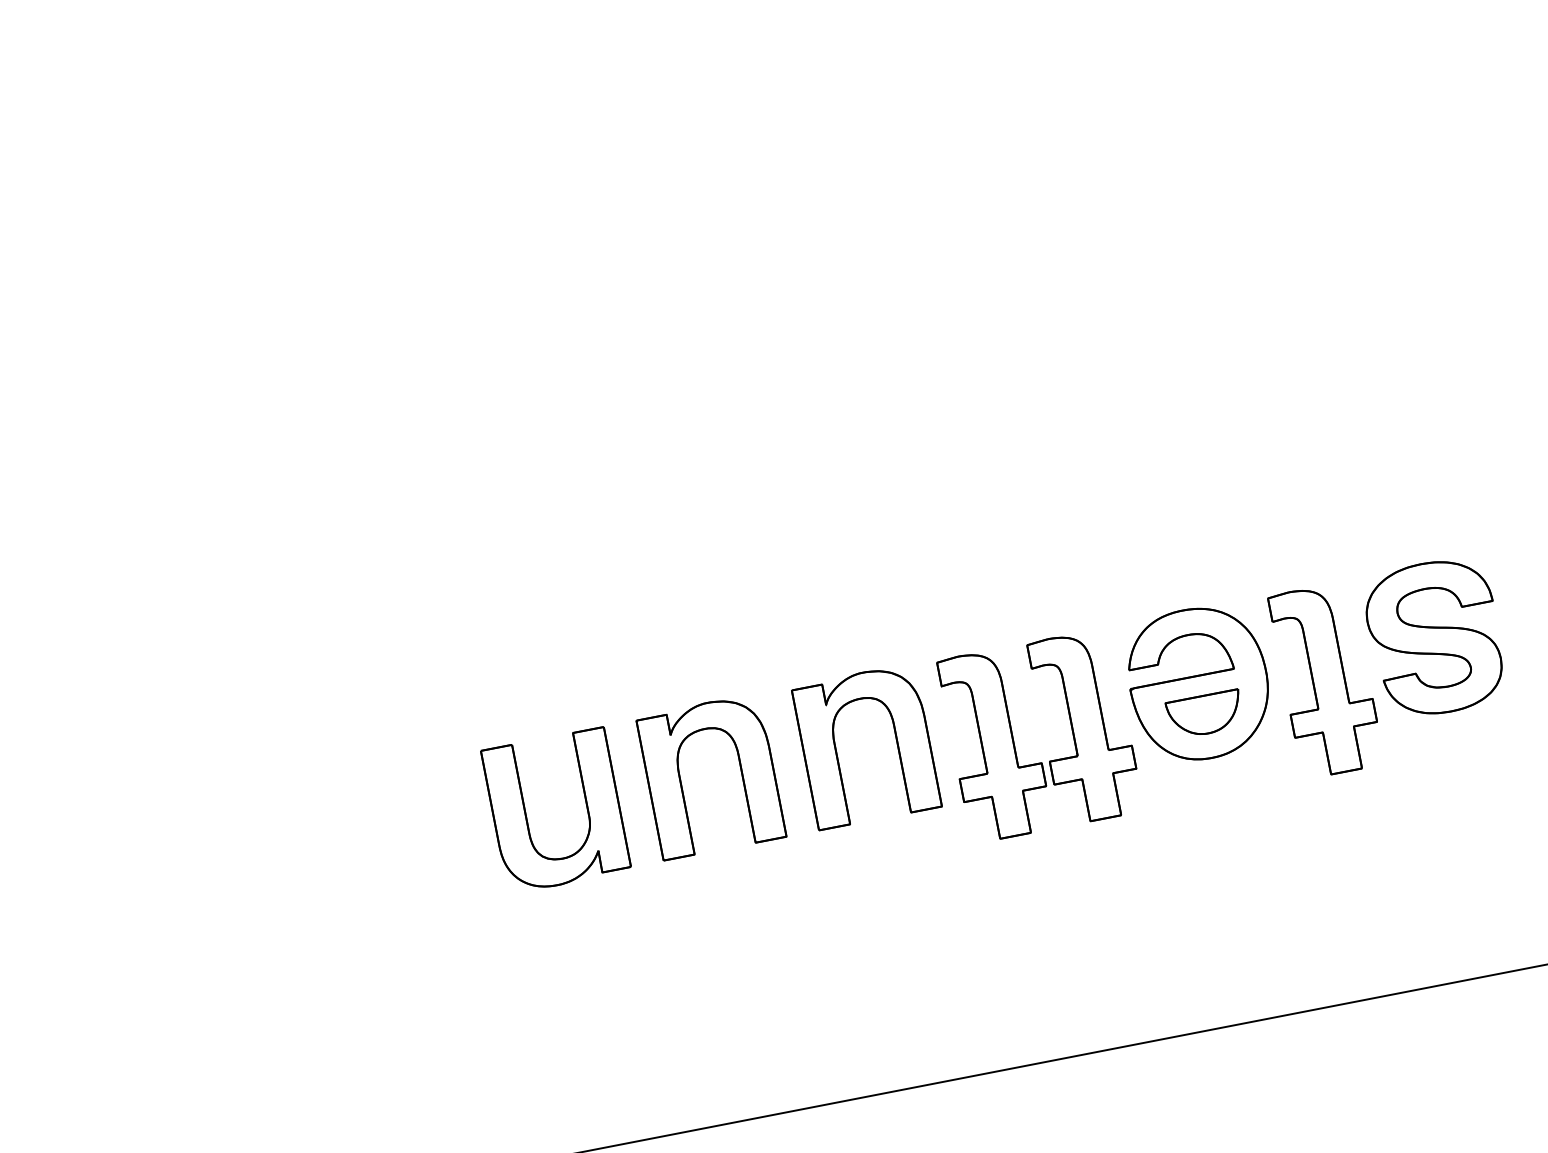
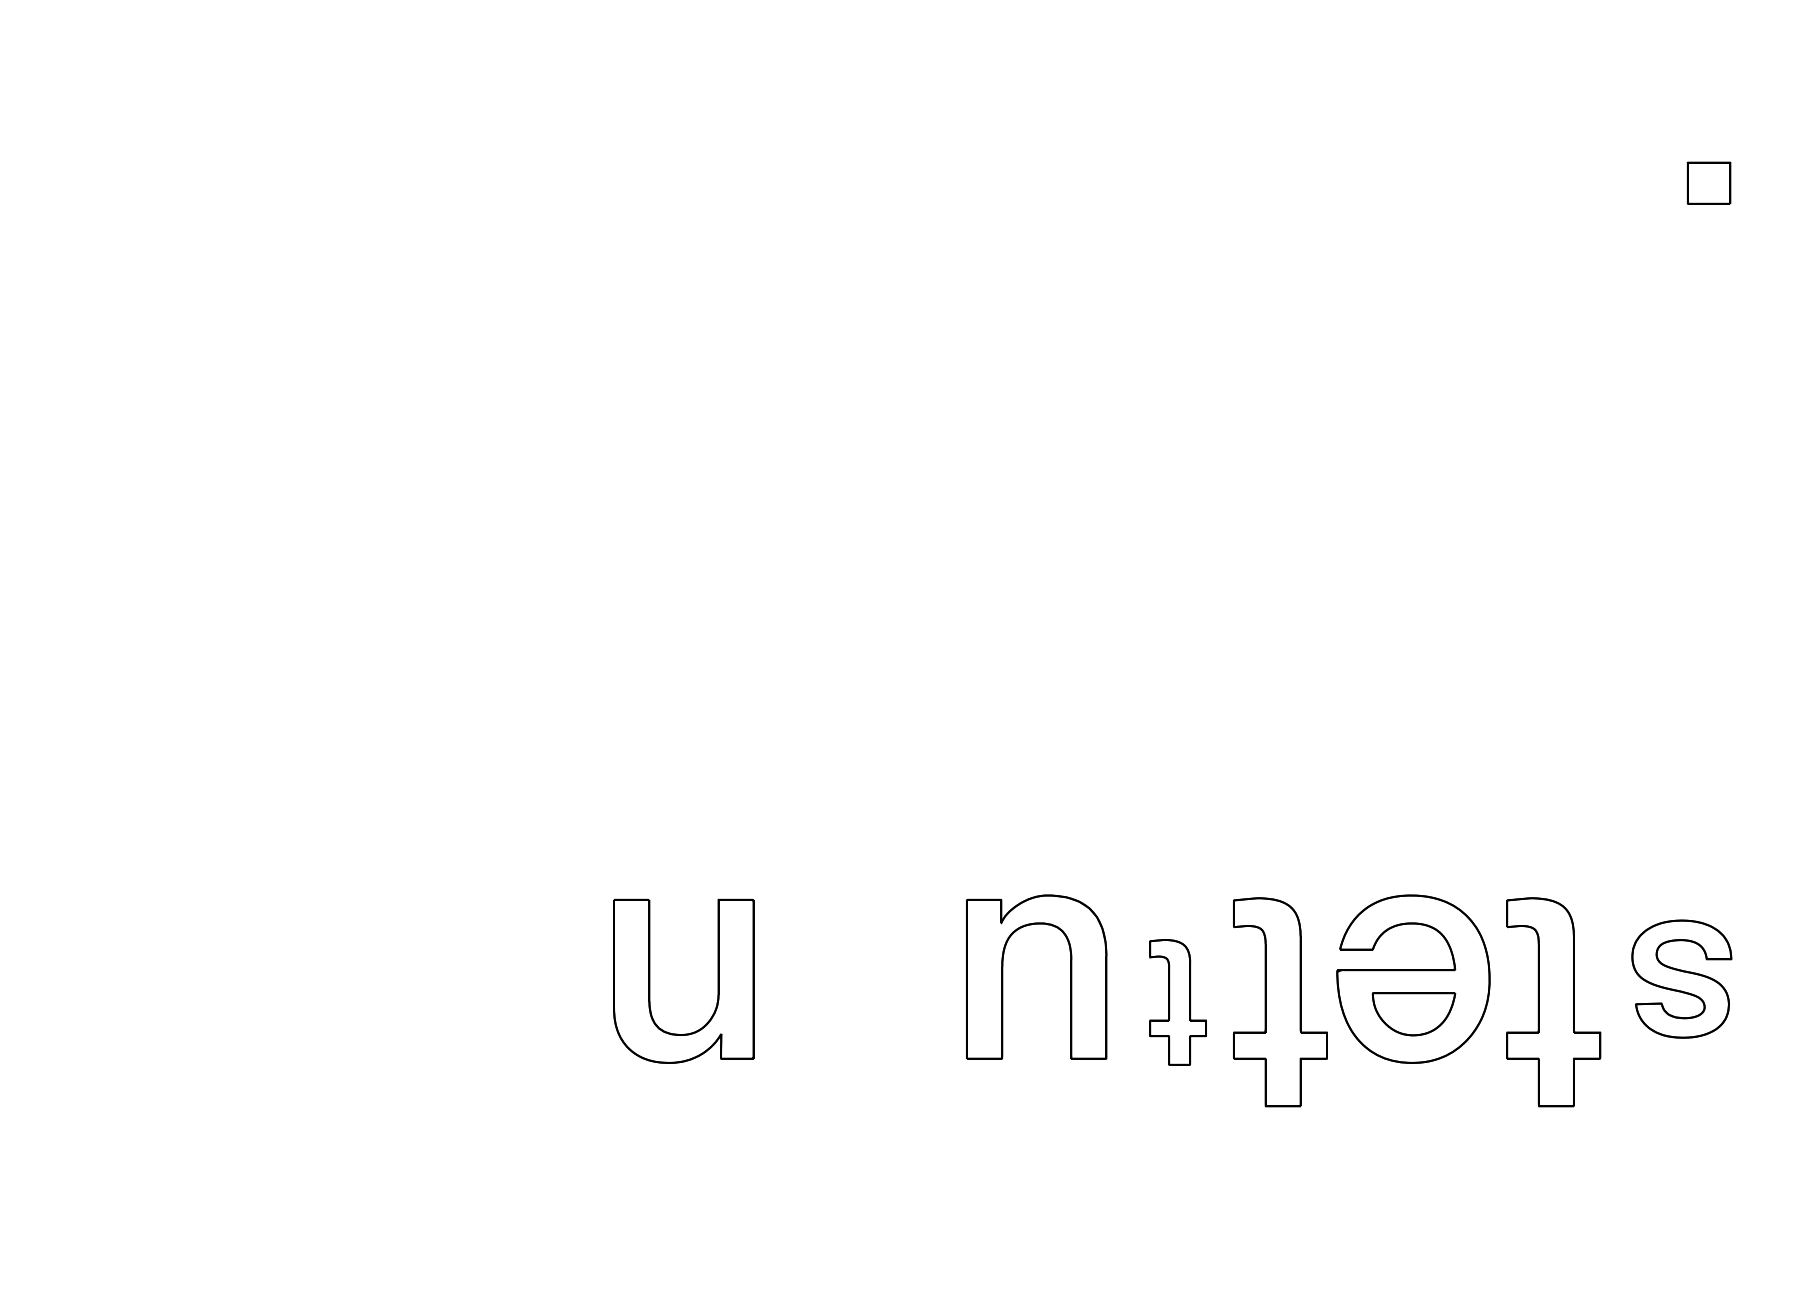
part: (1434, 637) -> (1681, 978), size x0.7
part: (994, 744) -> (1177, 1002), size x0.6
part: (681, 782) -> (826, 976), removed

